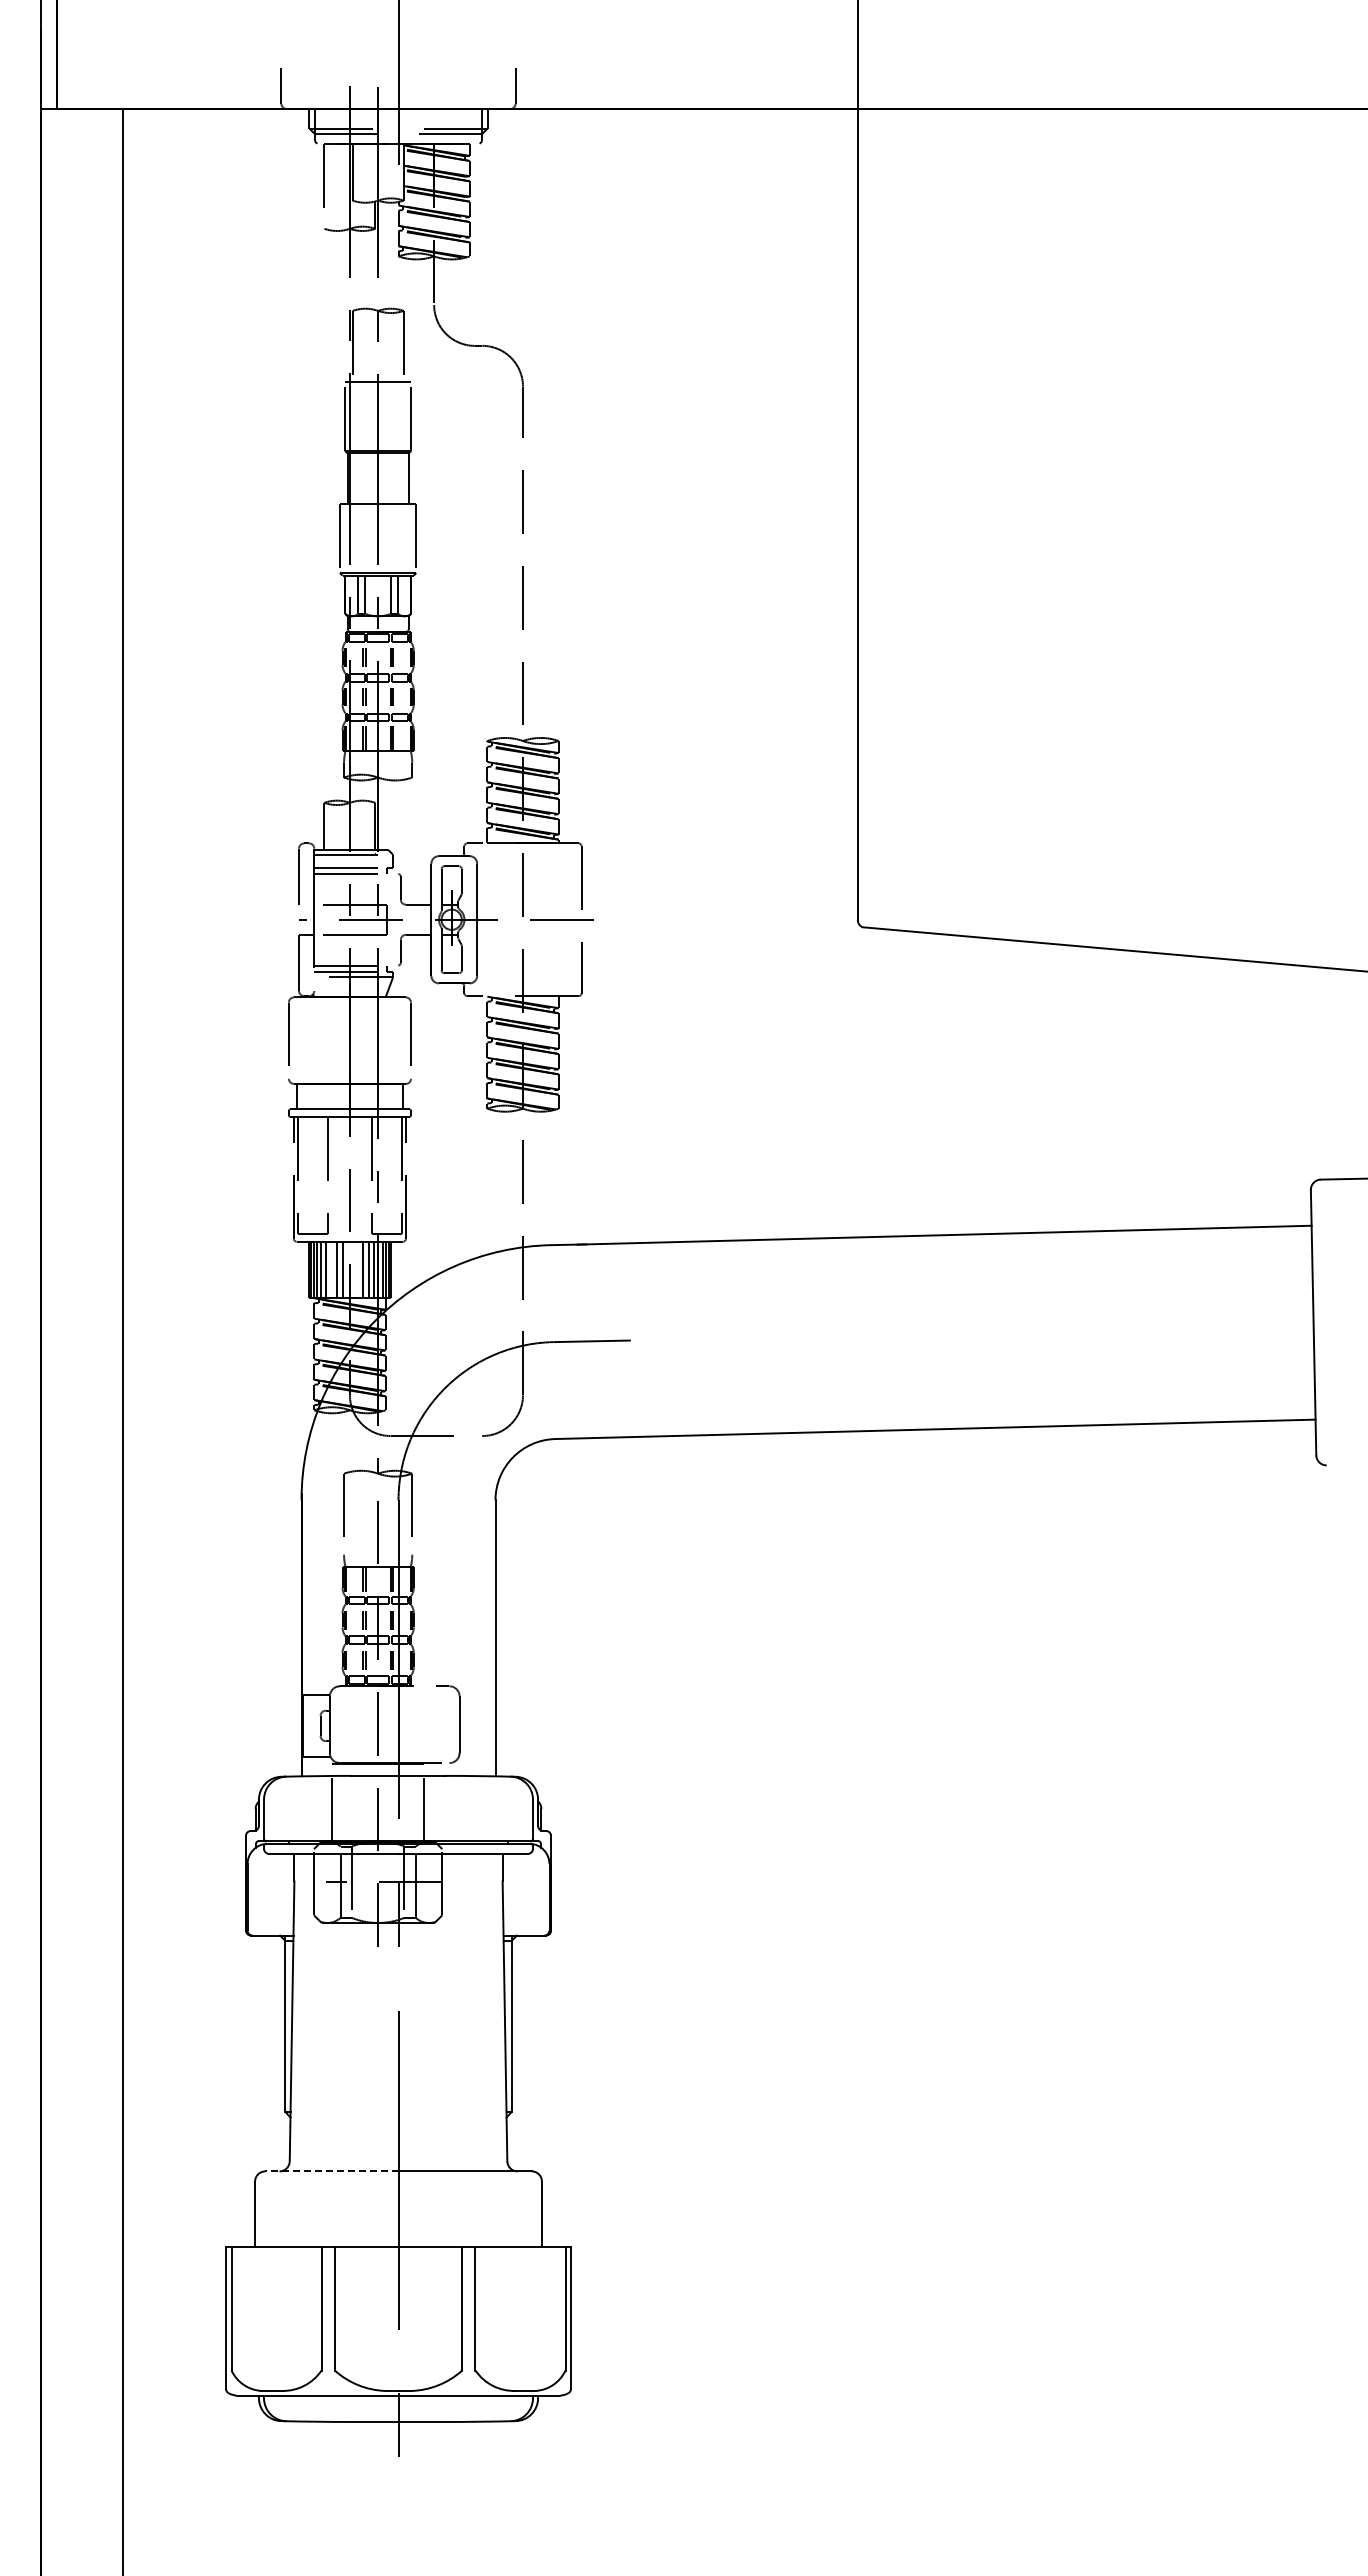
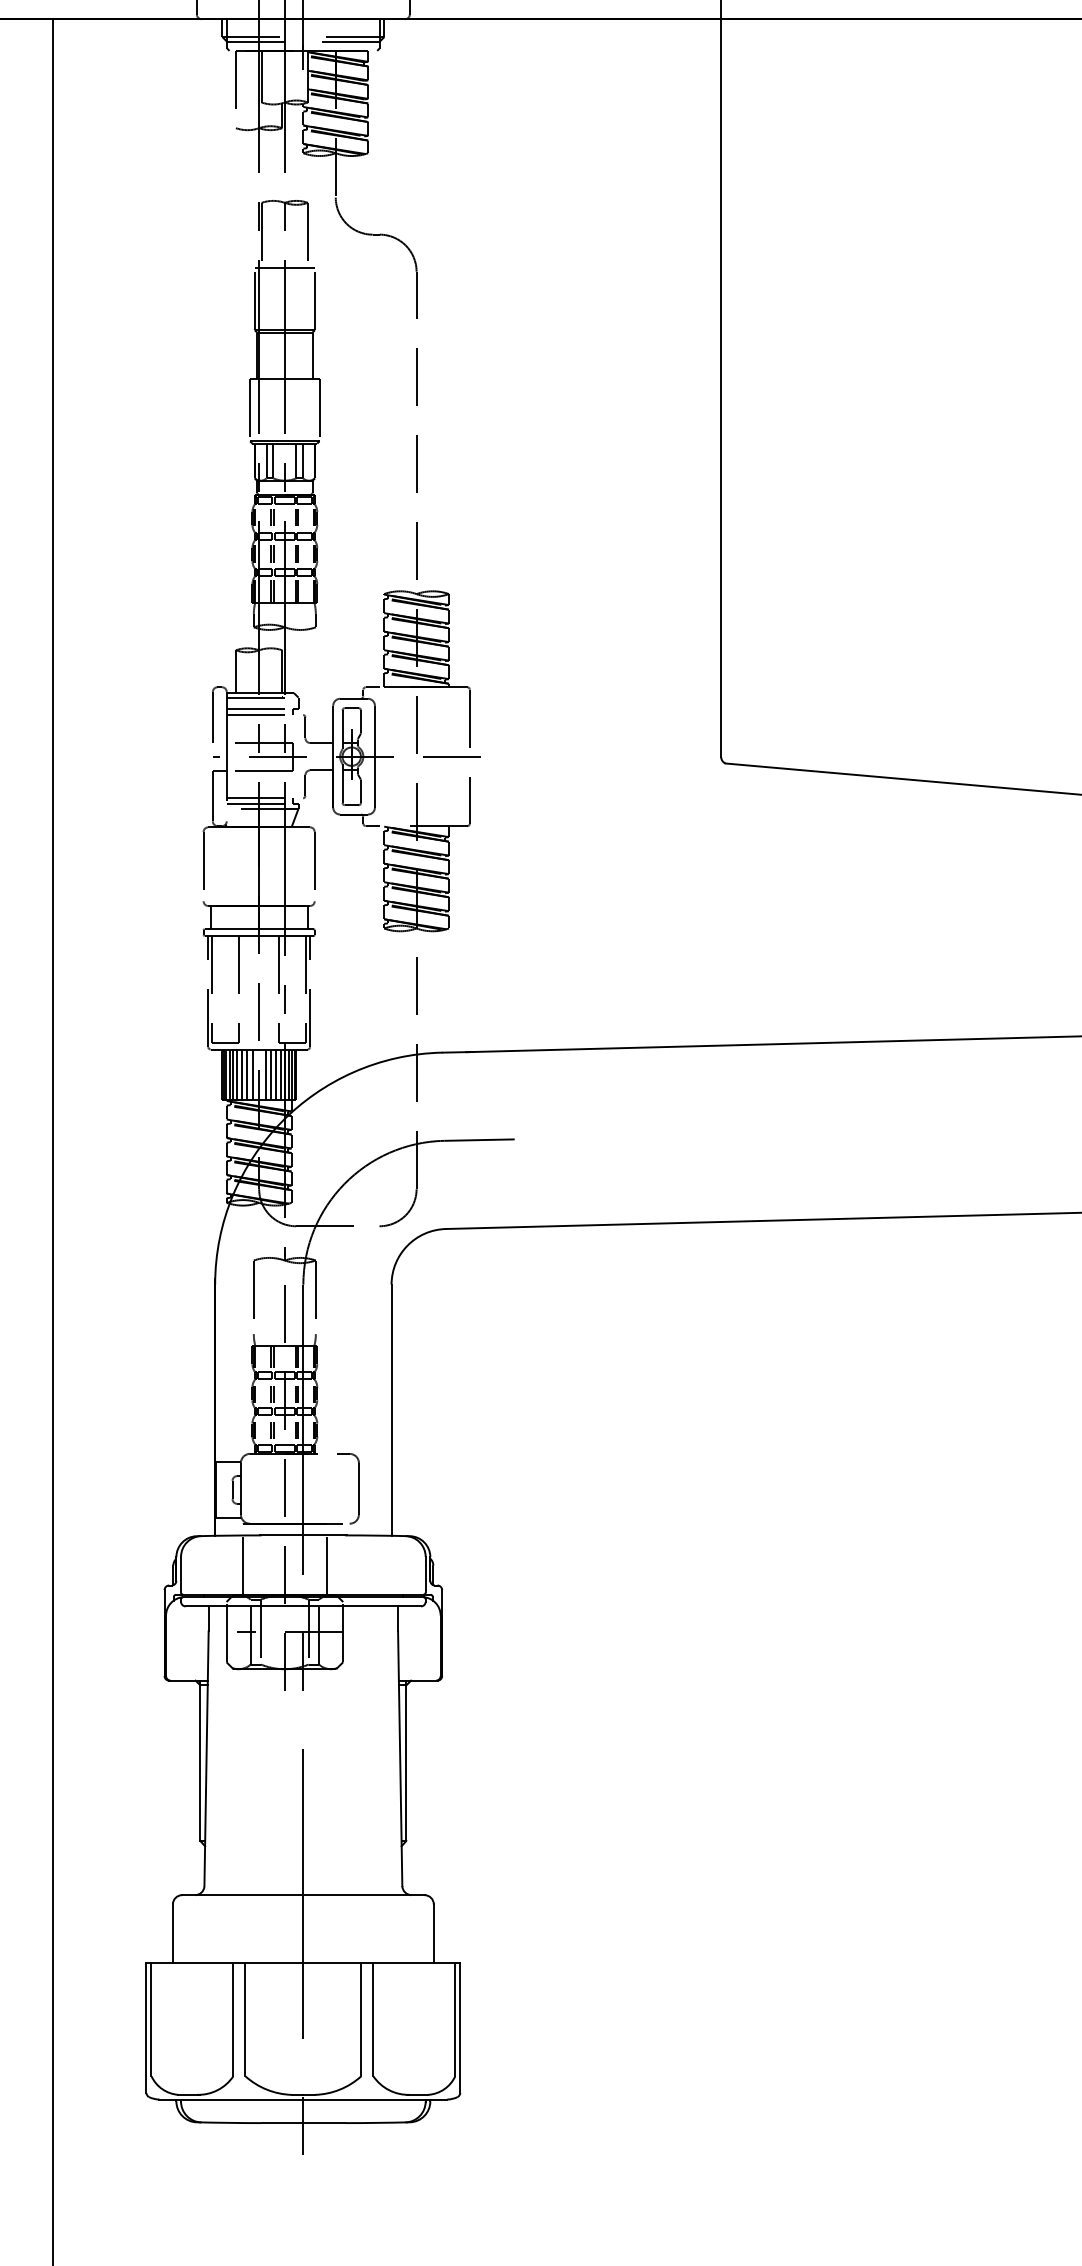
line: (331, 1269) -> (242, 1074), added
line: (357, 1269) -> (266, 1074), added
line: (331, 2171) -> (242, 1895), dashed -> solid

